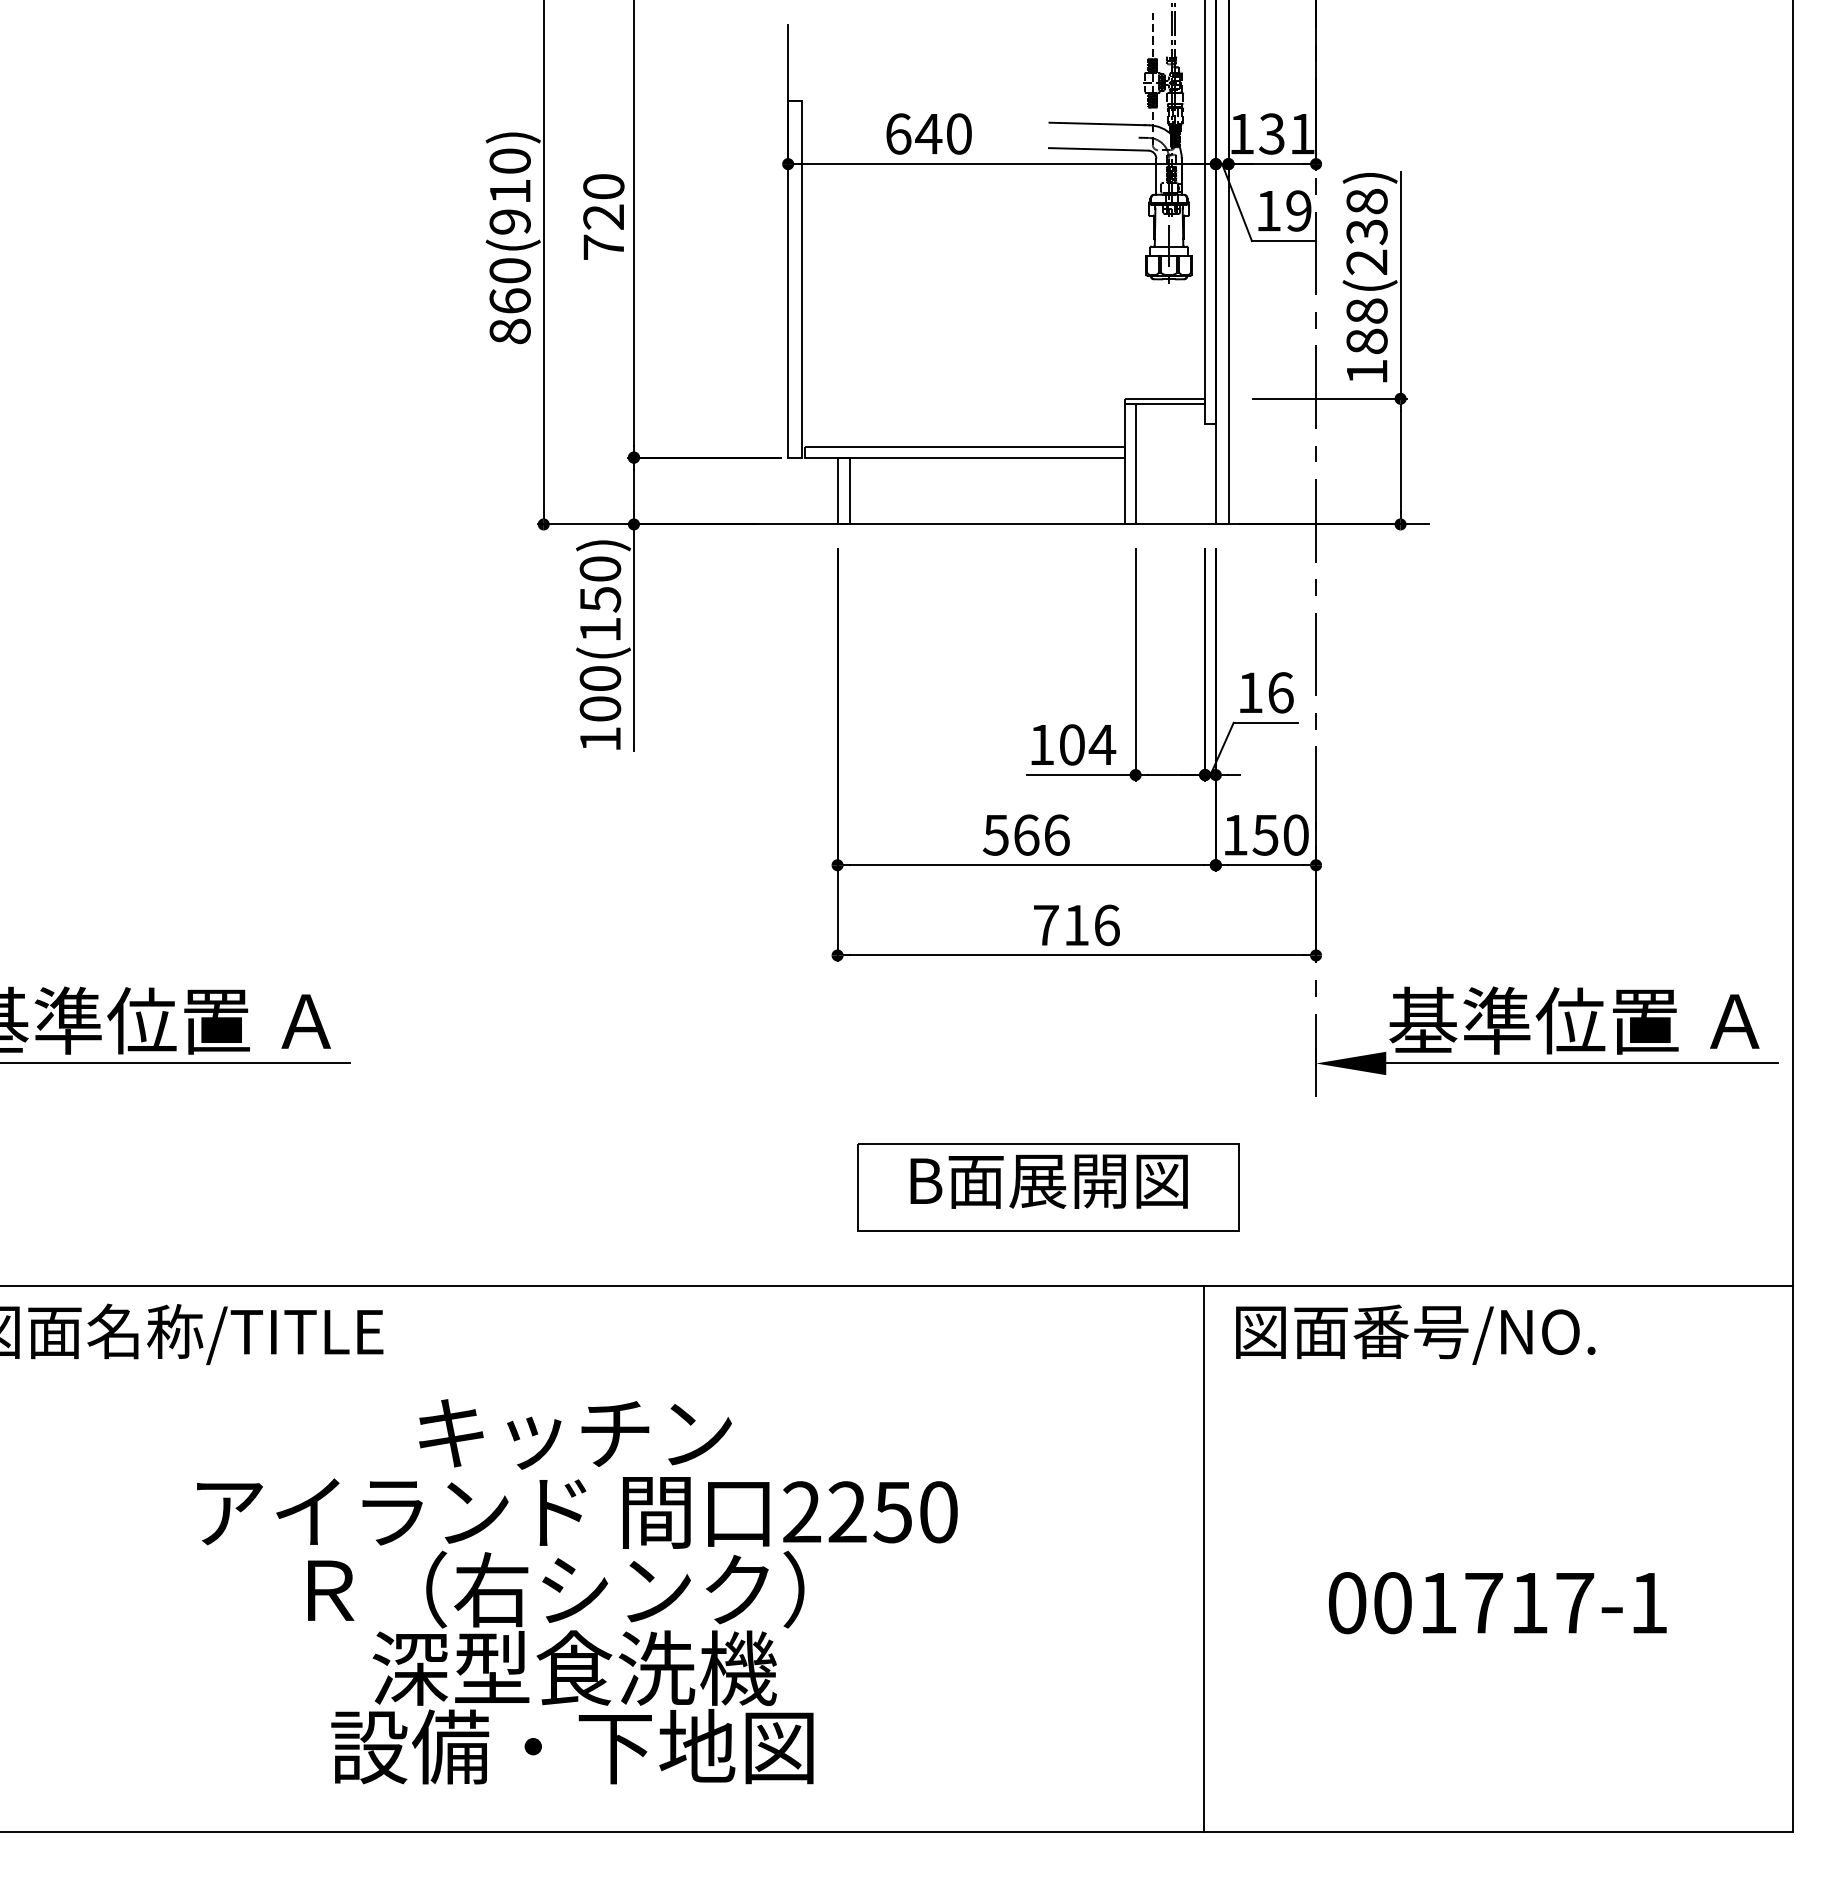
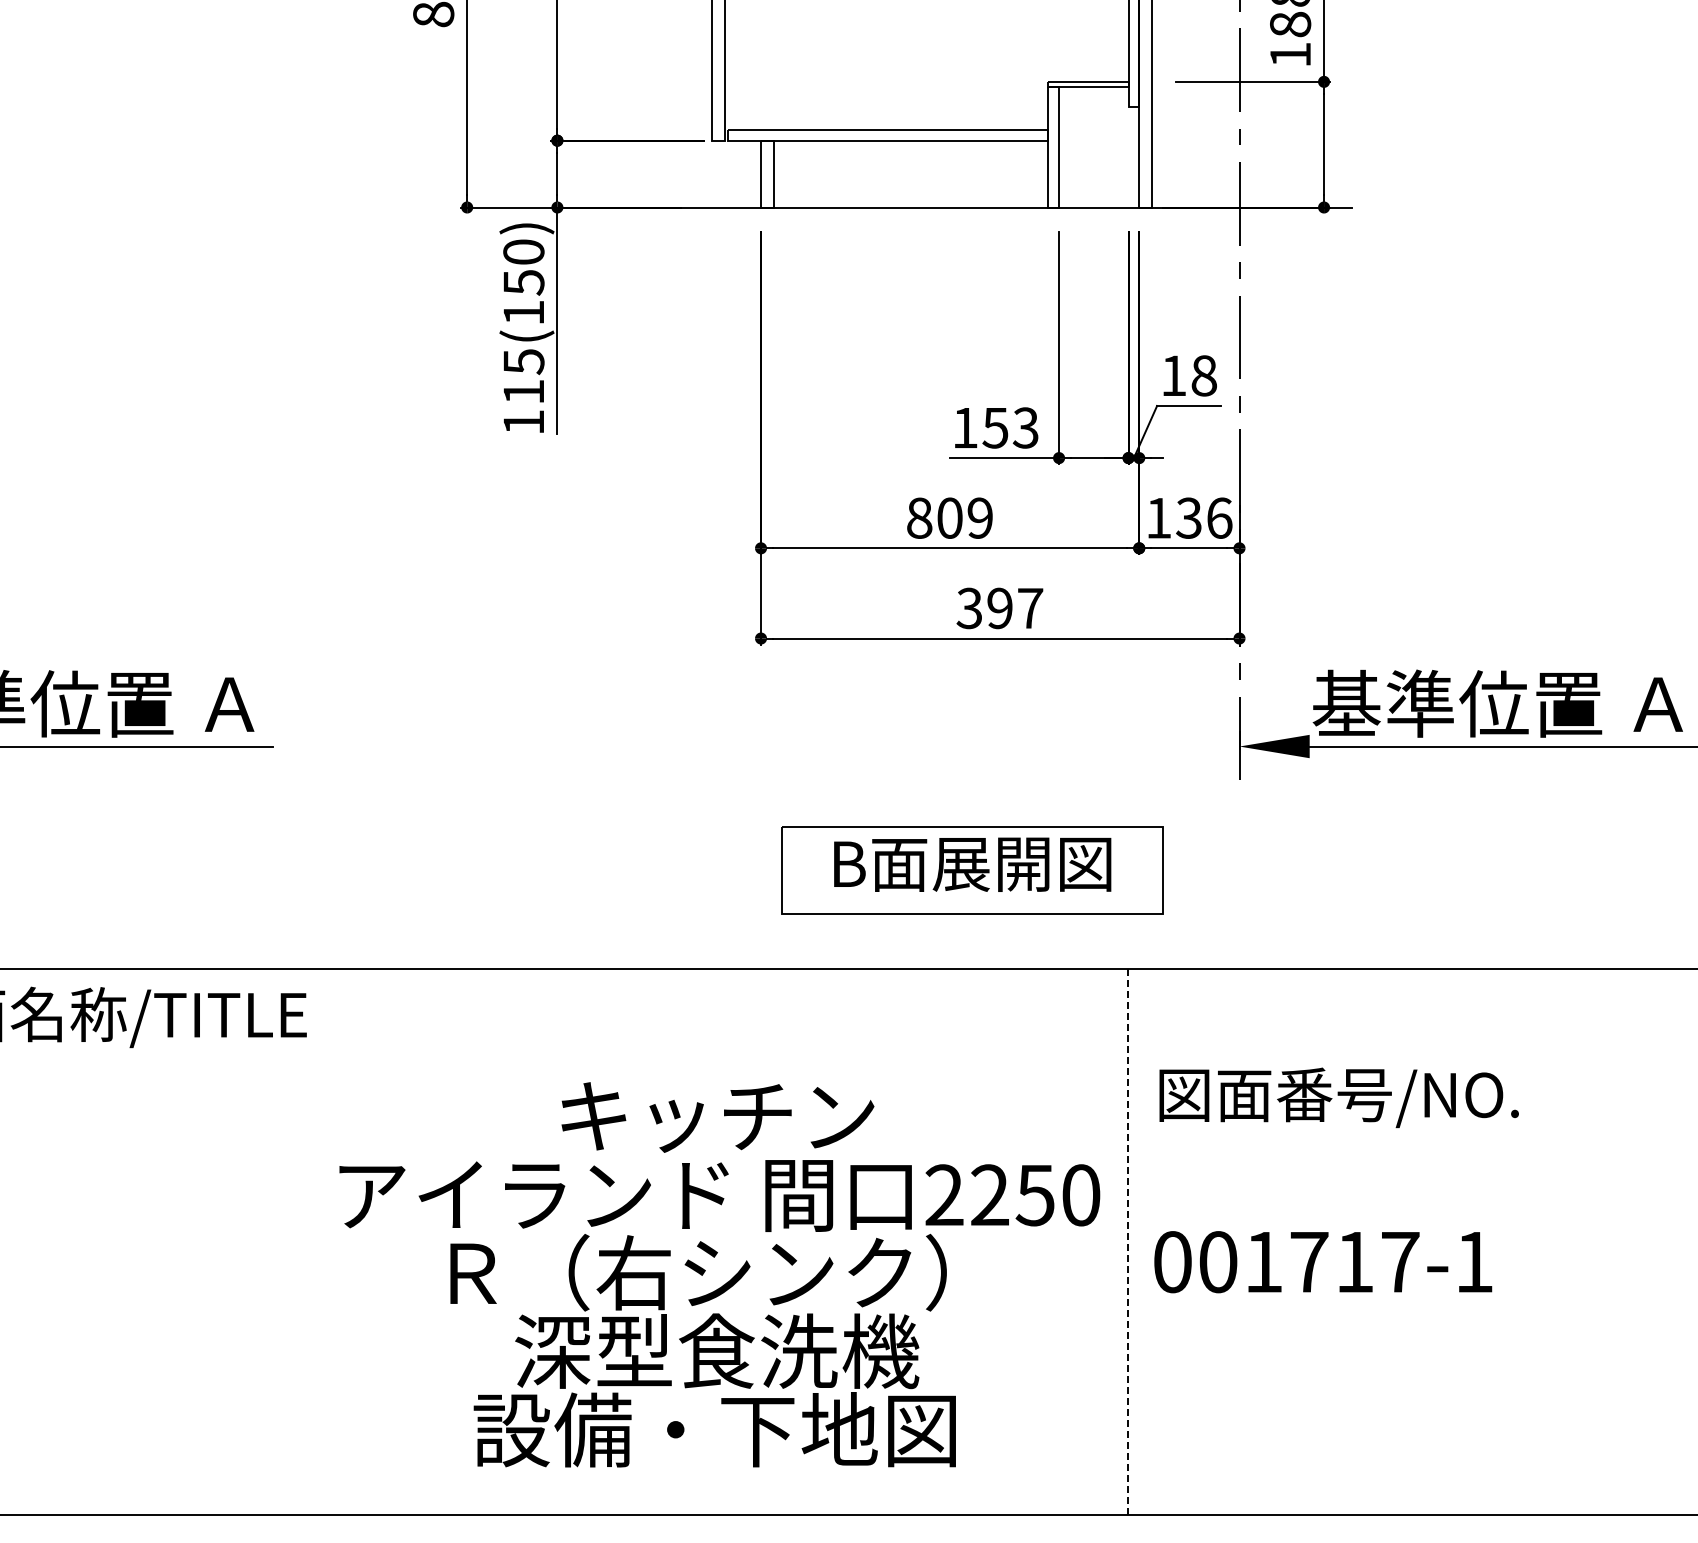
text: (1280, 692) -> (1203, 375), 16 -> 18
text: (600, 693) -> (523, 376), 100(150) -> 115(150)
text: (1087, 744) -> (1010, 427), 104 -> 153
text: (1025, 834) -> (948, 517), 566 -> 809
text: (1280, 834) -> (1203, 517), 150 -> 136
text: (1076, 925) -> (999, 608), 716 -> 397
text: (1415, 1334) -> (1338, 1097), moved
line: (1204, 1559) -> (1127, 1242), solid -> dashed
text: (577, 1591) -> (719, 1274), moved
text: (1497, 1603) -> (1322, 1262), moved

